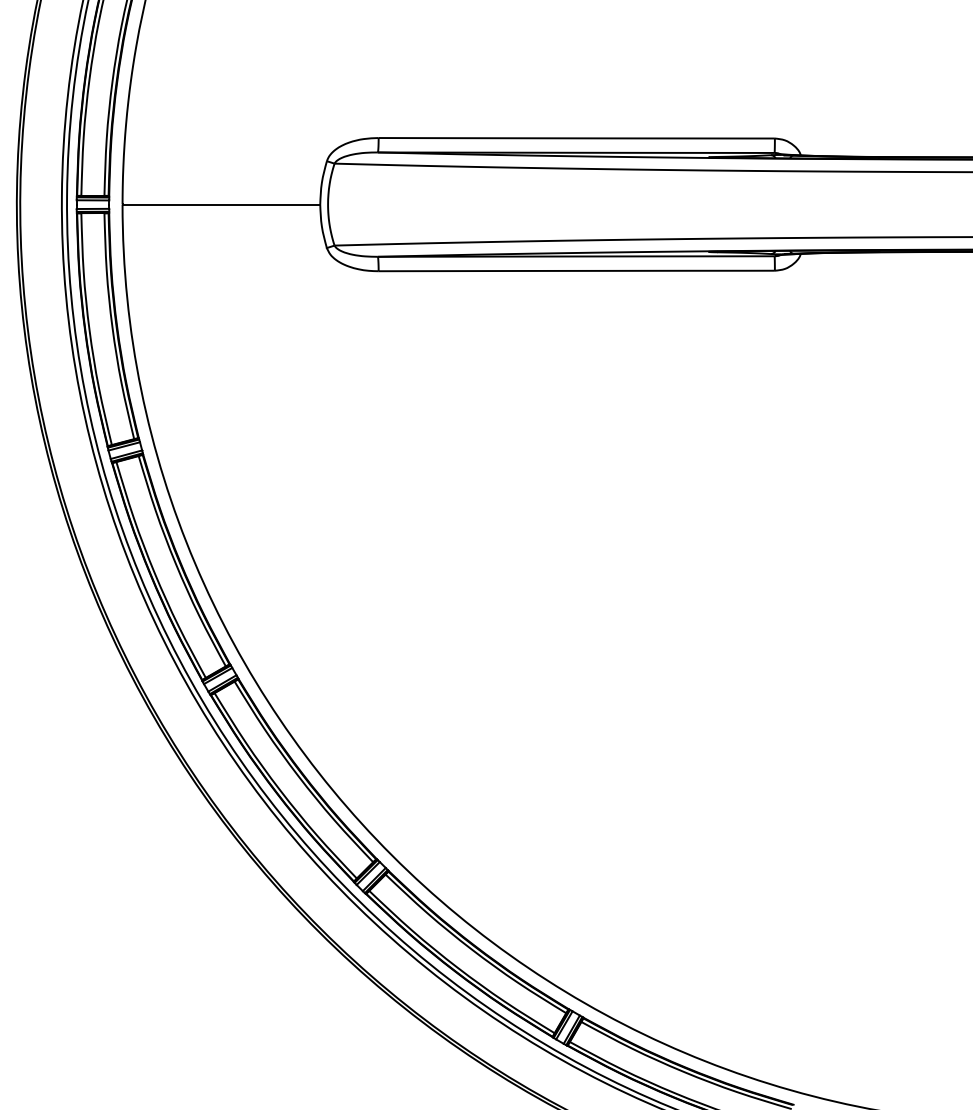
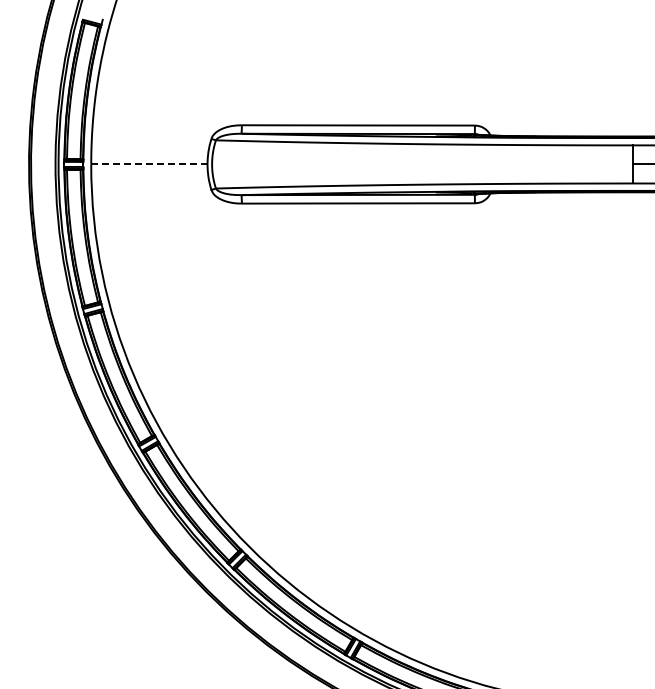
line: (221, 204) -> (149, 164), solid -> dashed

